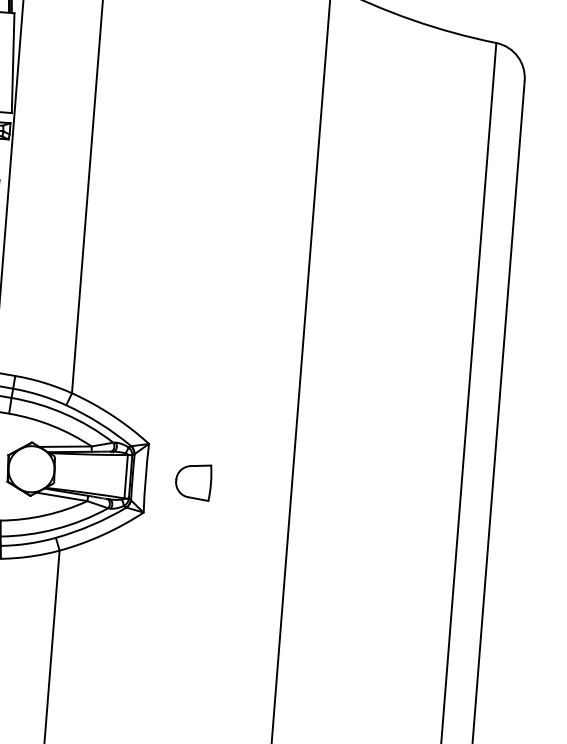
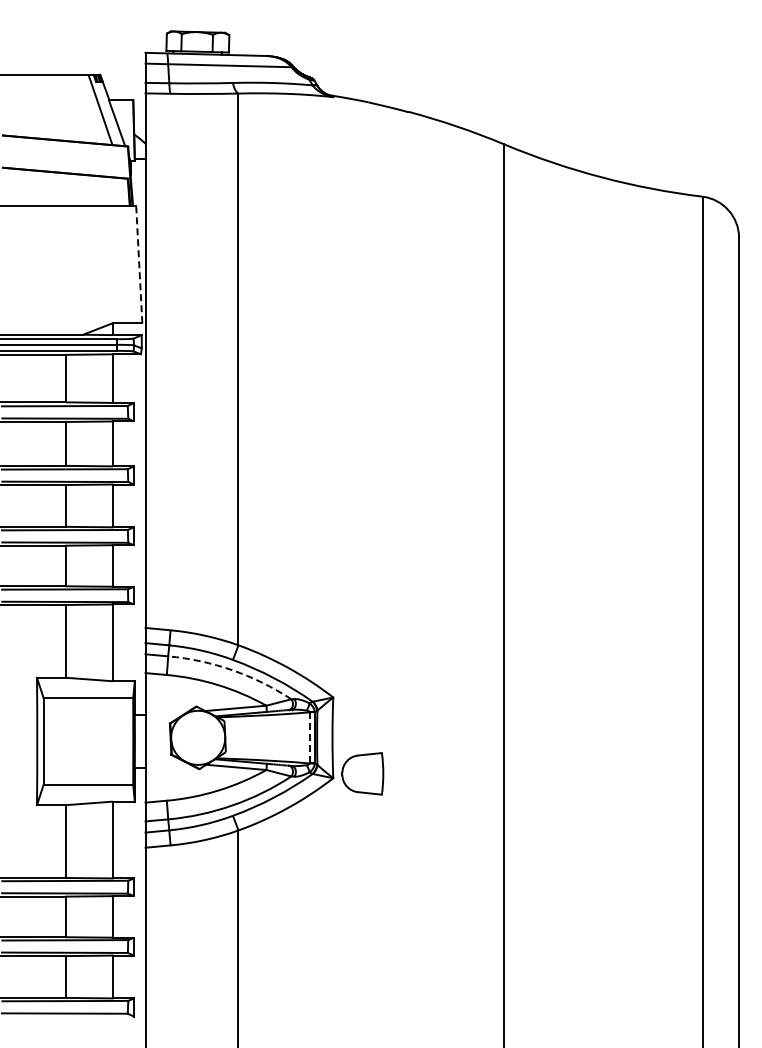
line: (13, 63) -> (139, 264), solid -> dashed
arc: (65, 414) -> (232, 670), solid -> dashed
line: (126, 476) -> (309, 737), solid -> dashed
part: (193, 481) -> (362, 773), moved

